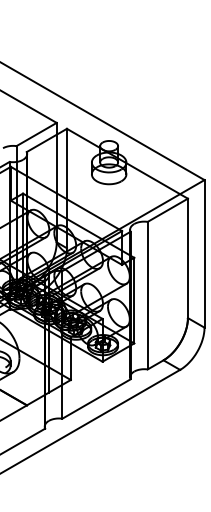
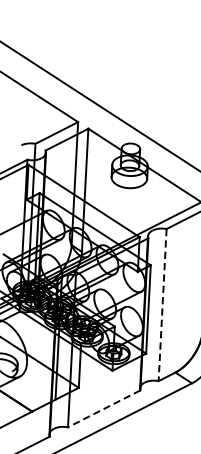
line: (147, 295) -> (162, 304), solid -> dashed
line: (96, 399) -> (104, 409), solid -> dashed

